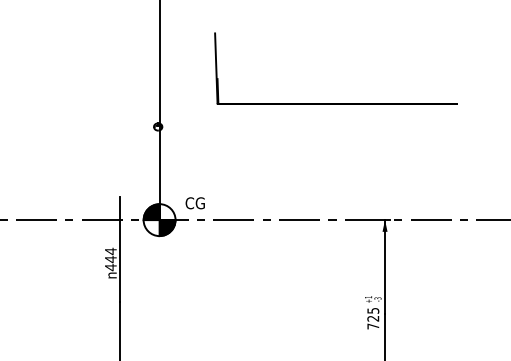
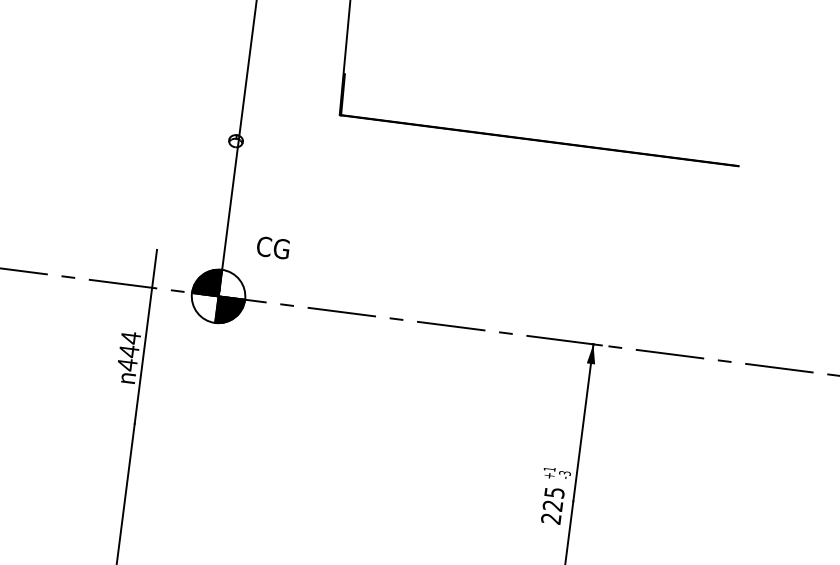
text: (194, 203) -> (271, 248), moved
text: (373, 326) -> (551, 518), 725 -> 225

